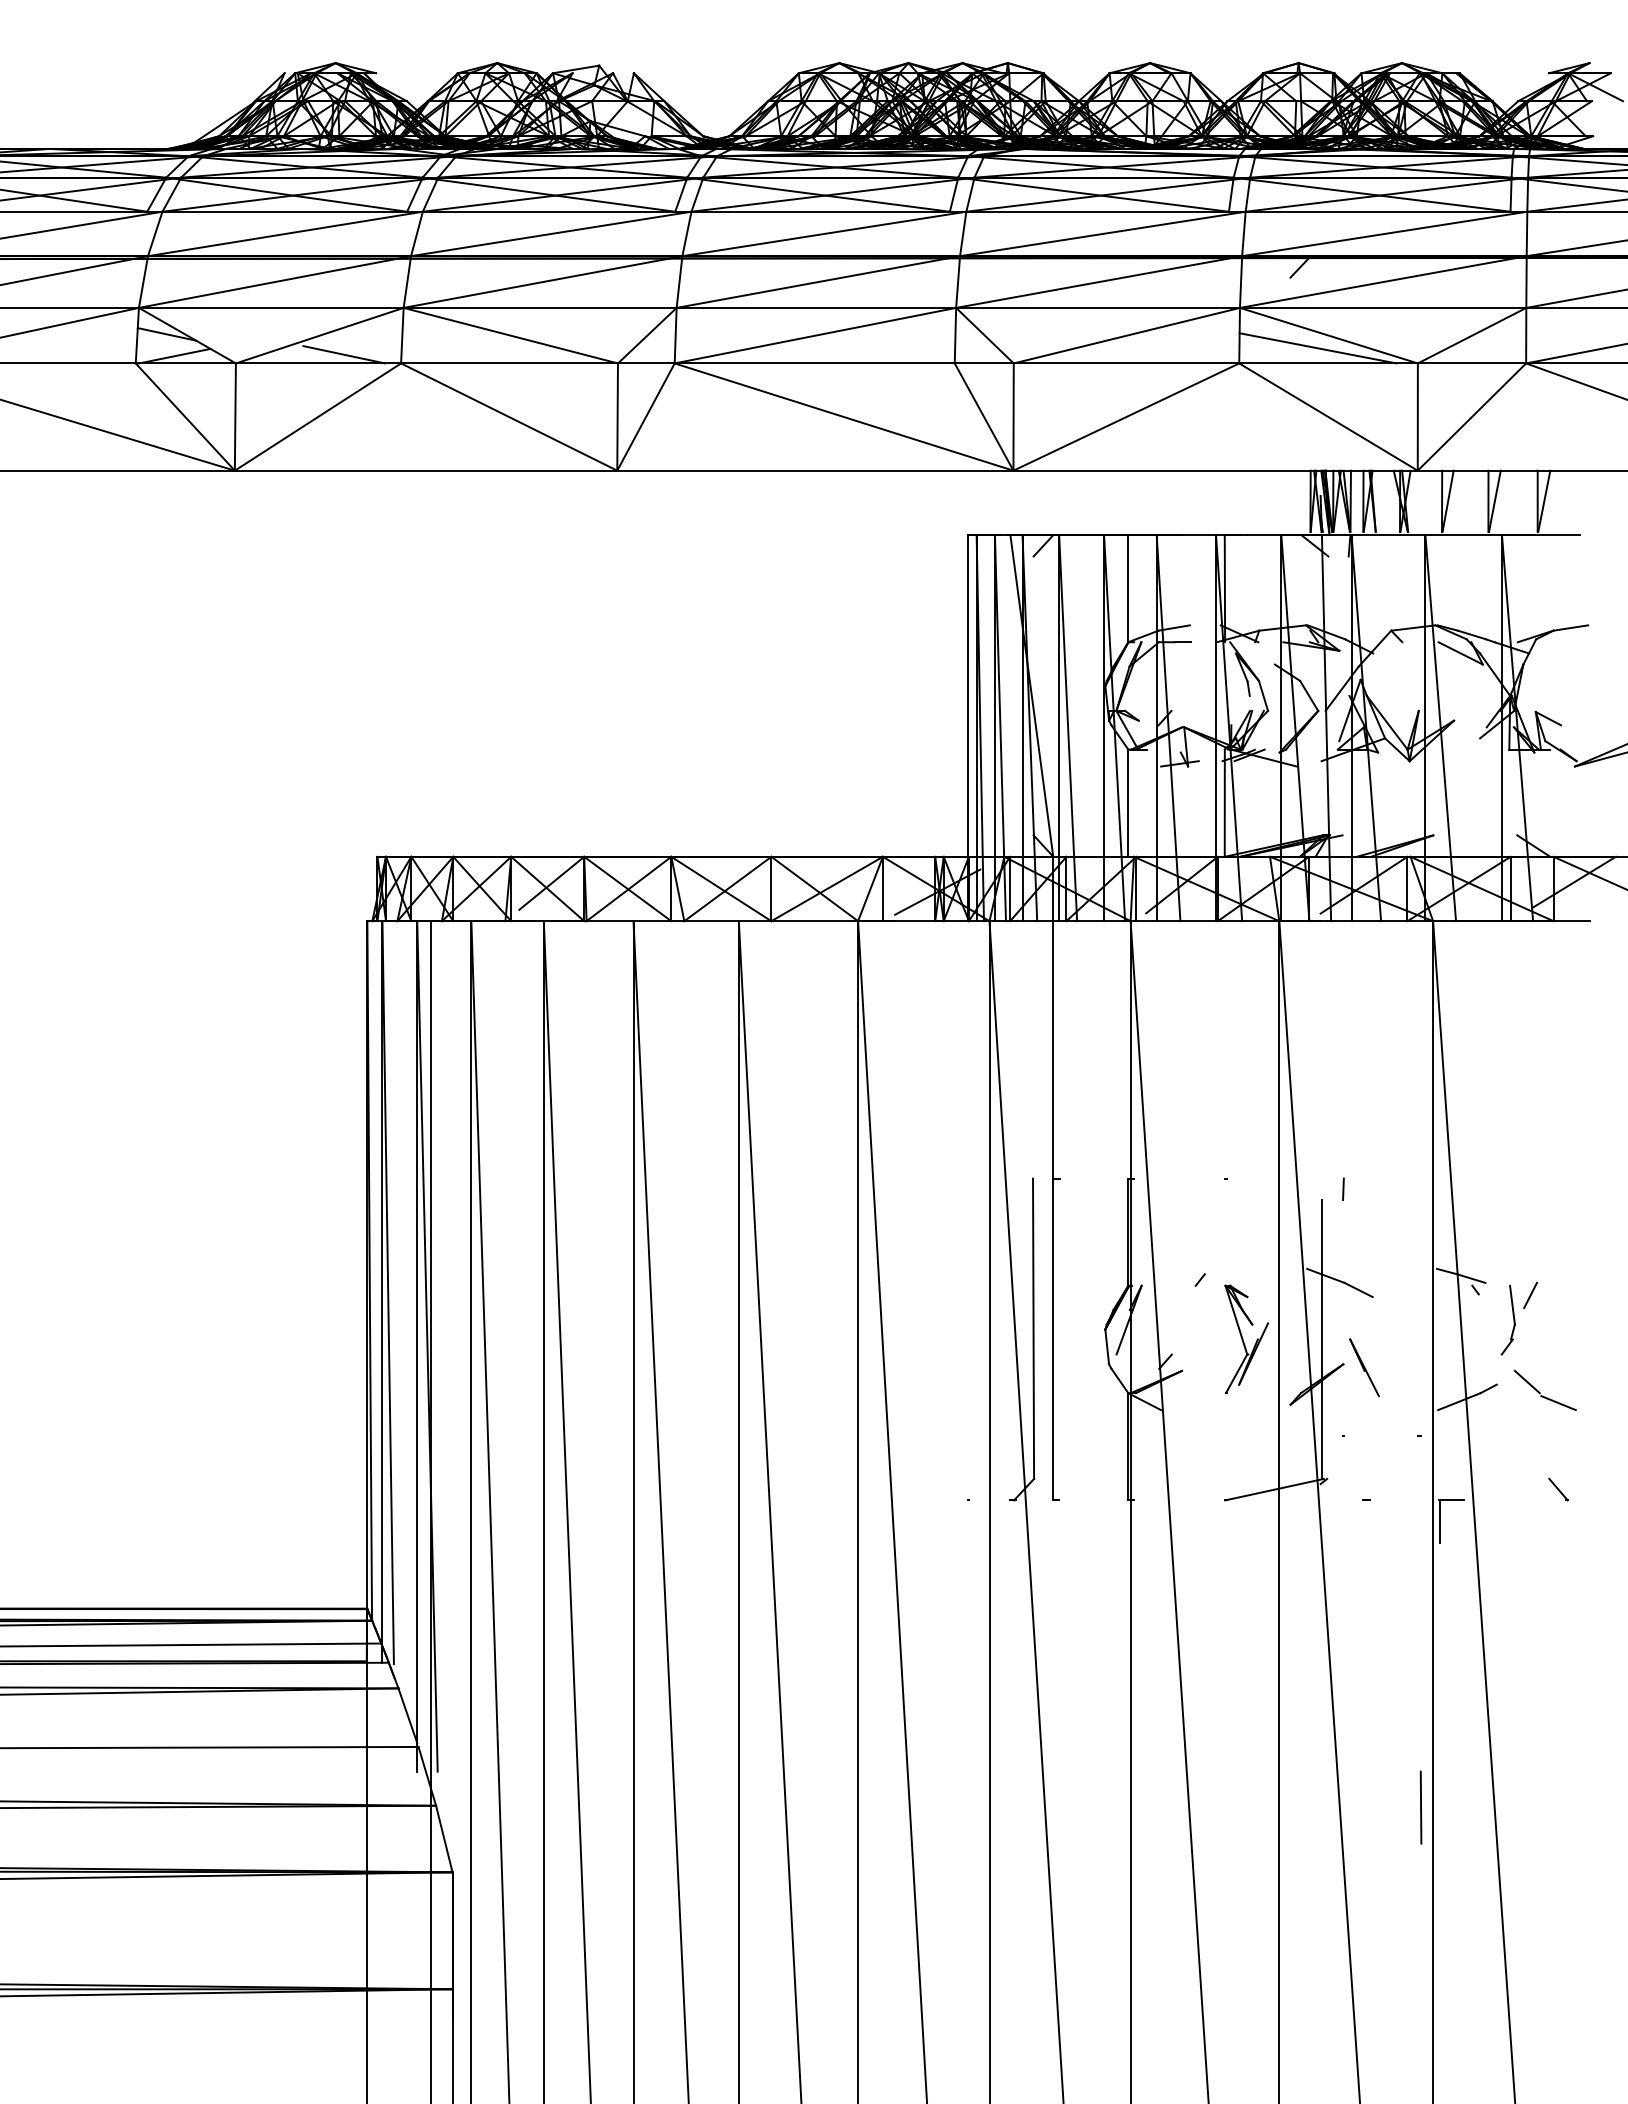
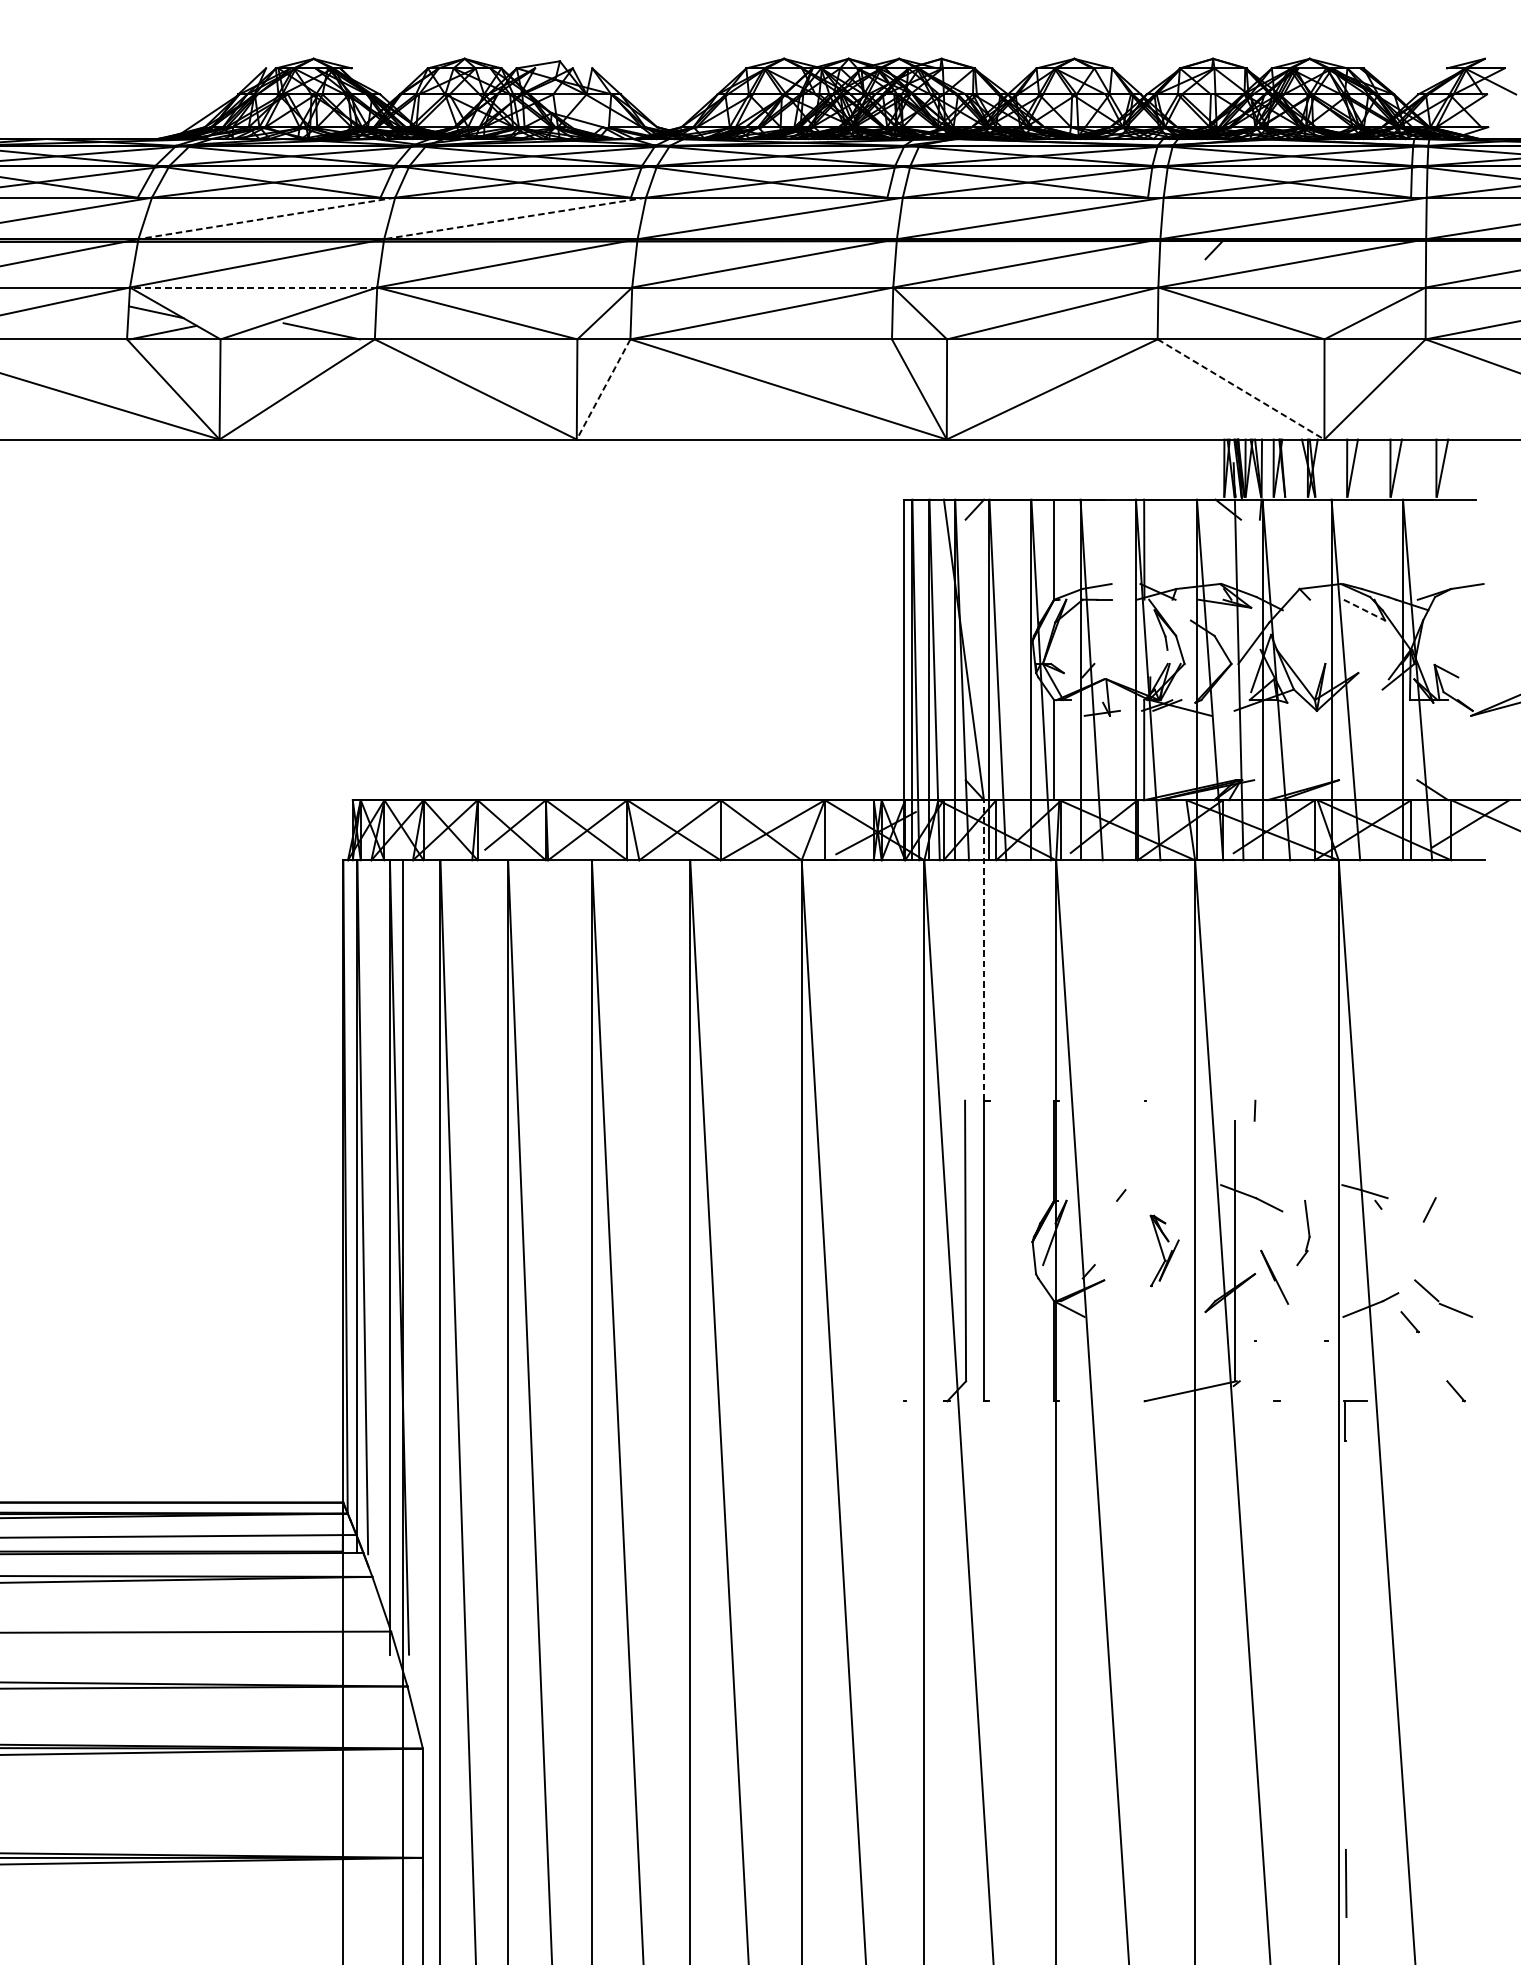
line: (551, 233) -> (515, 218), solid -> dashed
line: (284, 234) -> (265, 218), solid -> dashed
line: (270, 307) -> (252, 287), solid -> dashed
line: (1317, 348) -> (1230, 325), removed
line: (646, 417) -> (604, 389), solid -> dashed
line: (1328, 417) -> (1241, 389), solid -> dashed
line: (1460, 653) -> (1364, 610), solid -> dashed
line: (1053, 1017) -> (984, 950), solid -> dashed
part: (1507, 1319) -> (1302, 1232), moved
part: (1246, 1339) -> (1164, 1251), size x0.7
line: (1509, 1415) -> (1410, 1322), added
line: (1420, 1807) -> (1345, 1883), moved

